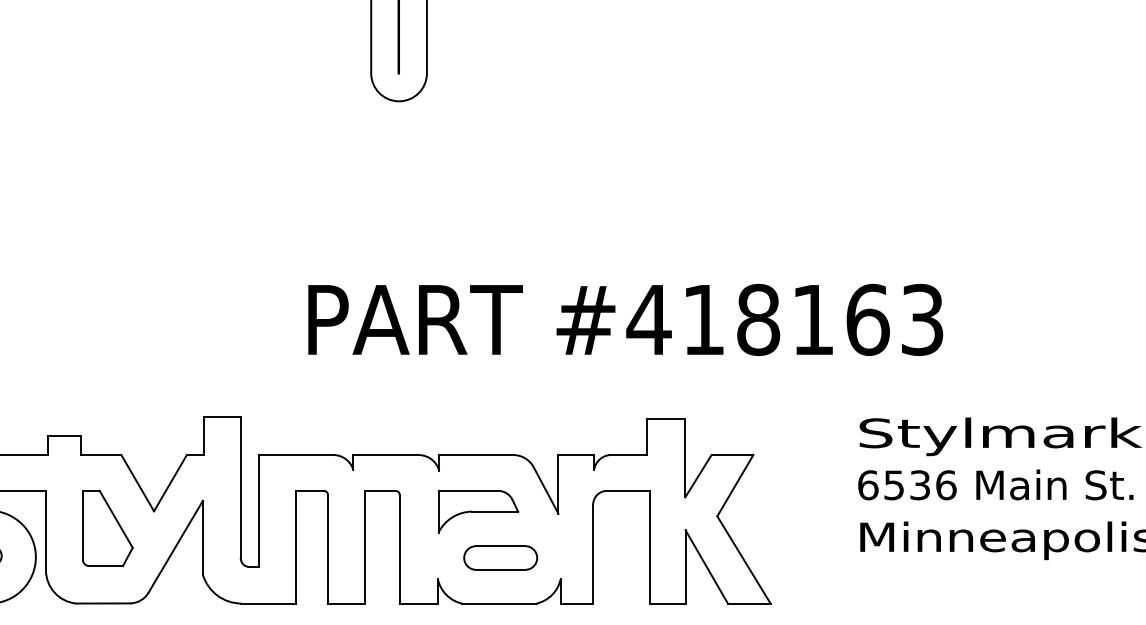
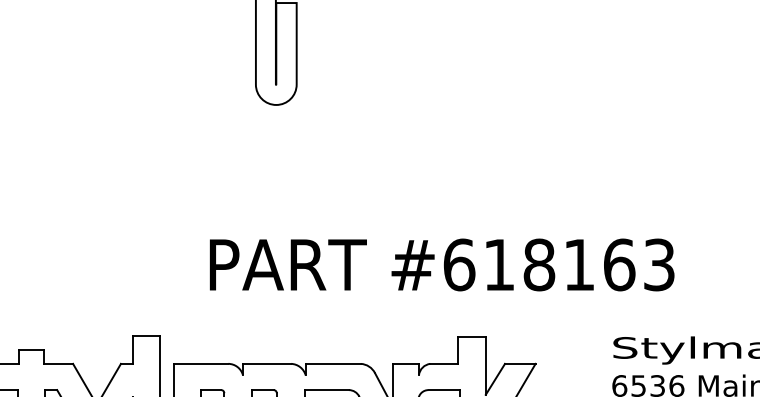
text: (648, 319) -> (458, 264), #418163 -> #618163

